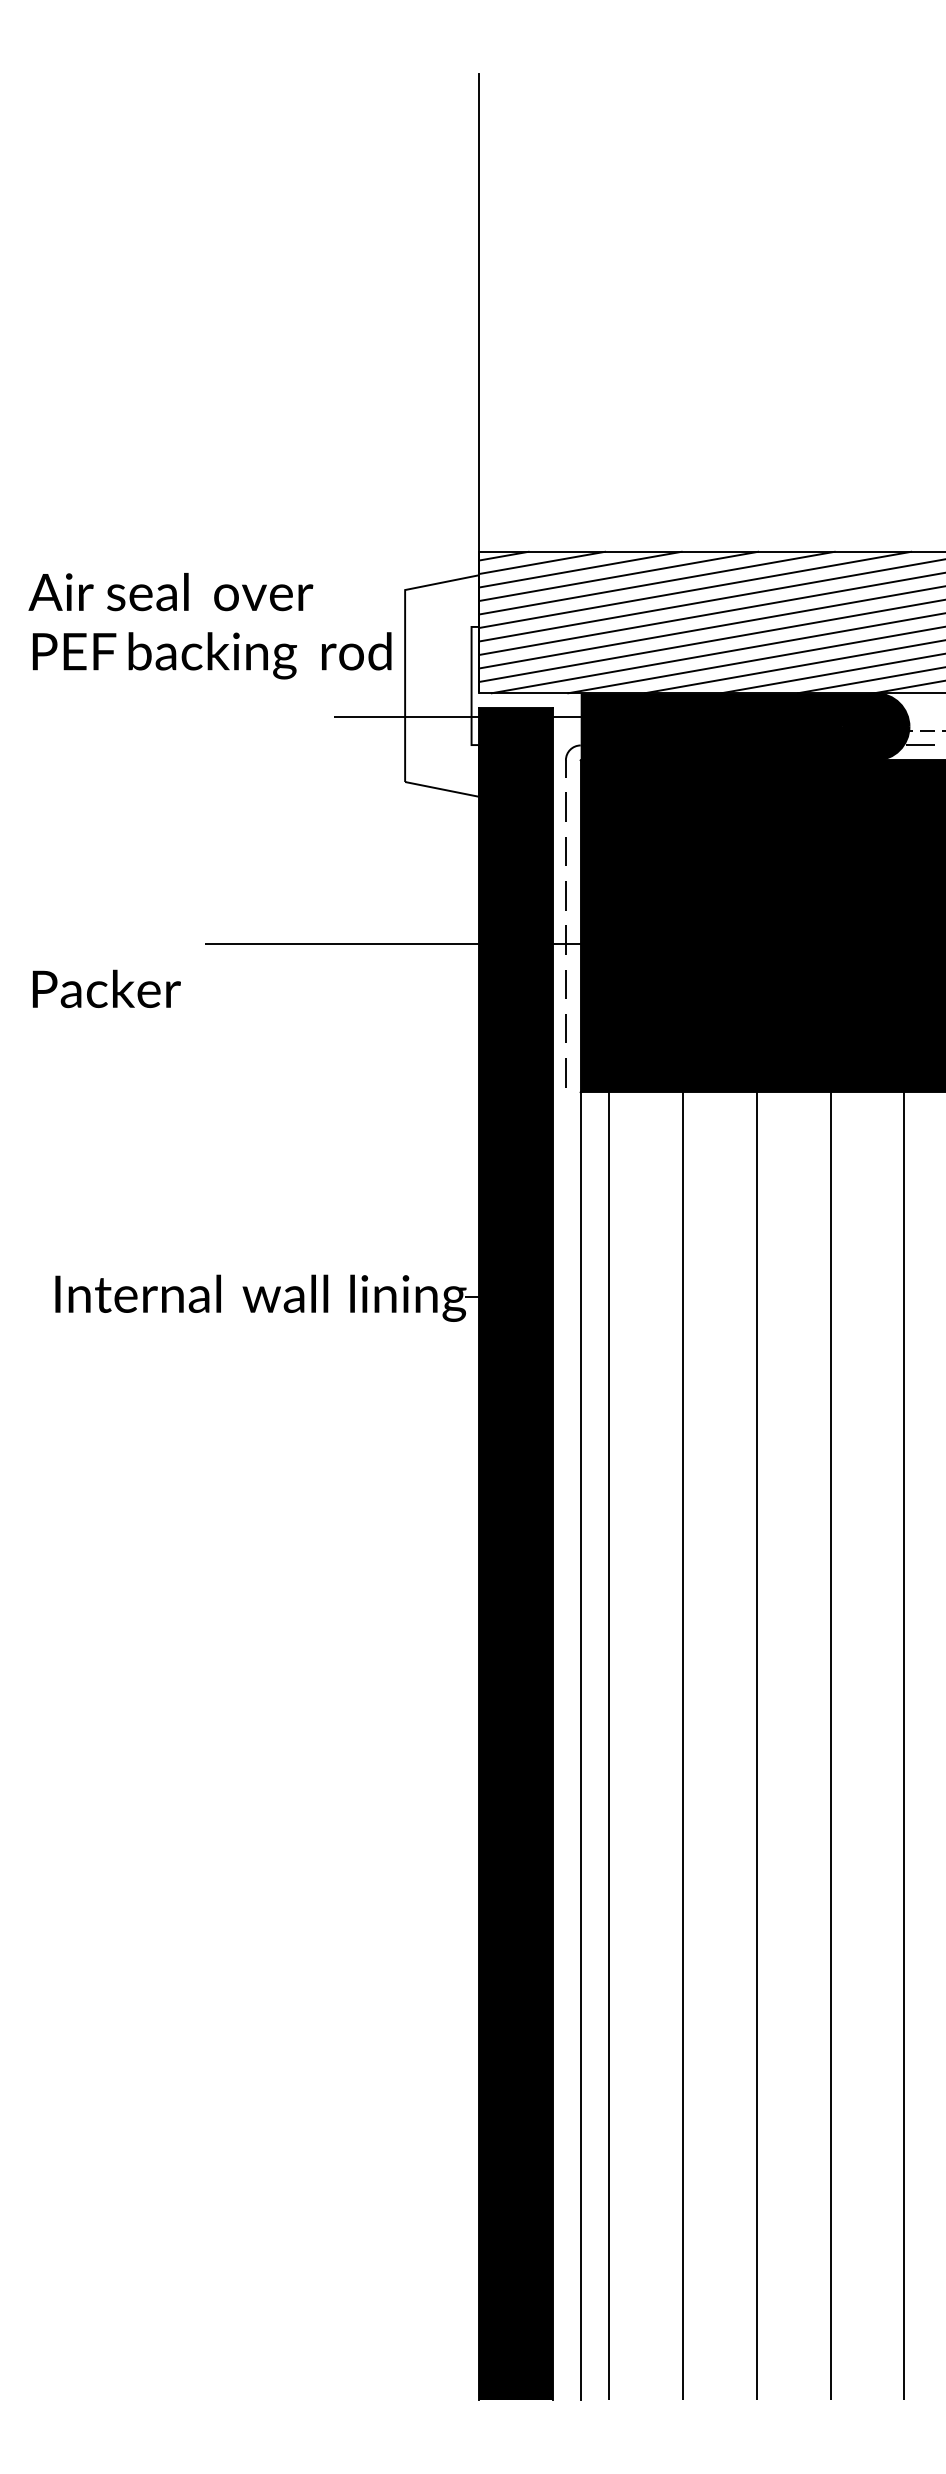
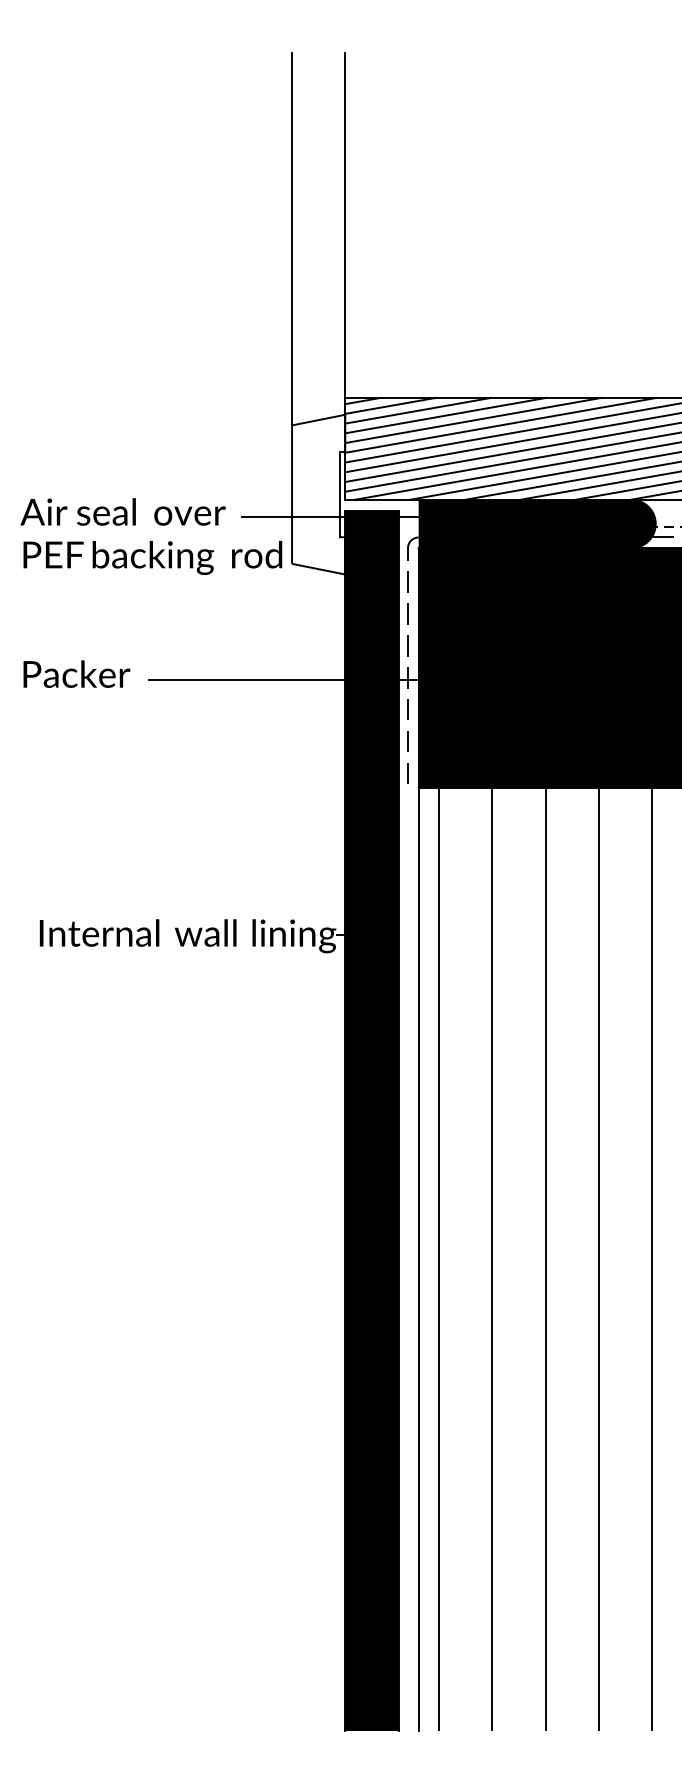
line: (405, 332) -> (292, 239), added
text: (209, 626) -> (150, 536), moved
text: (106, 988) -> (76, 673), moved

